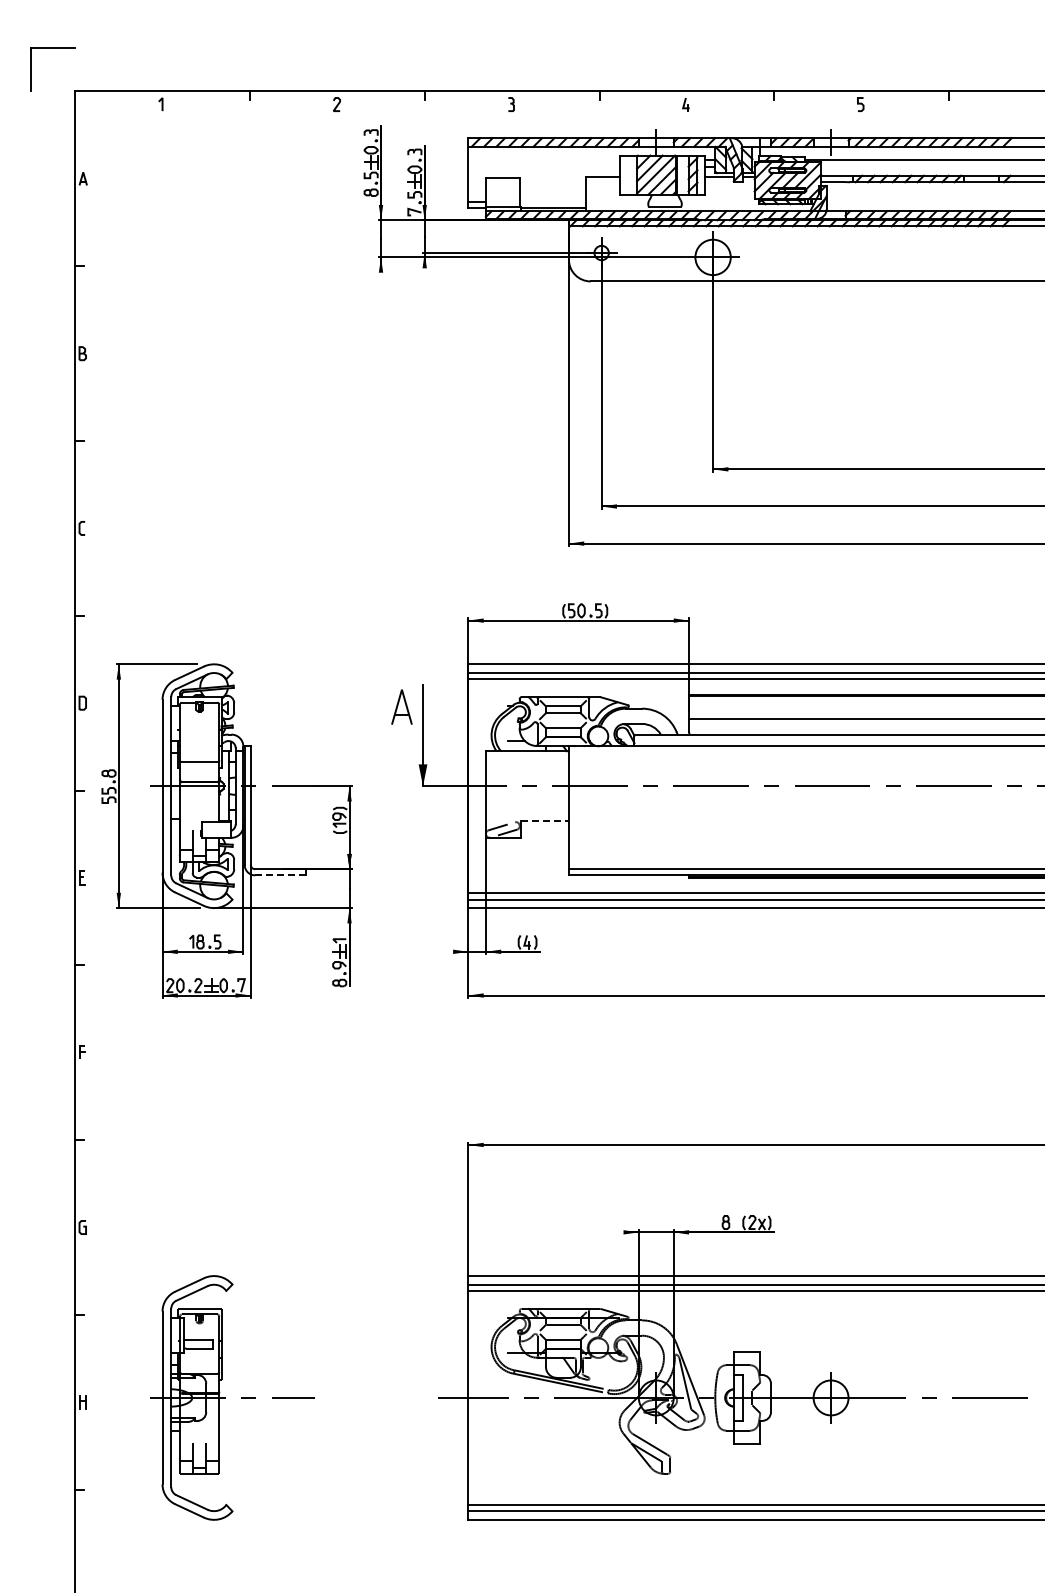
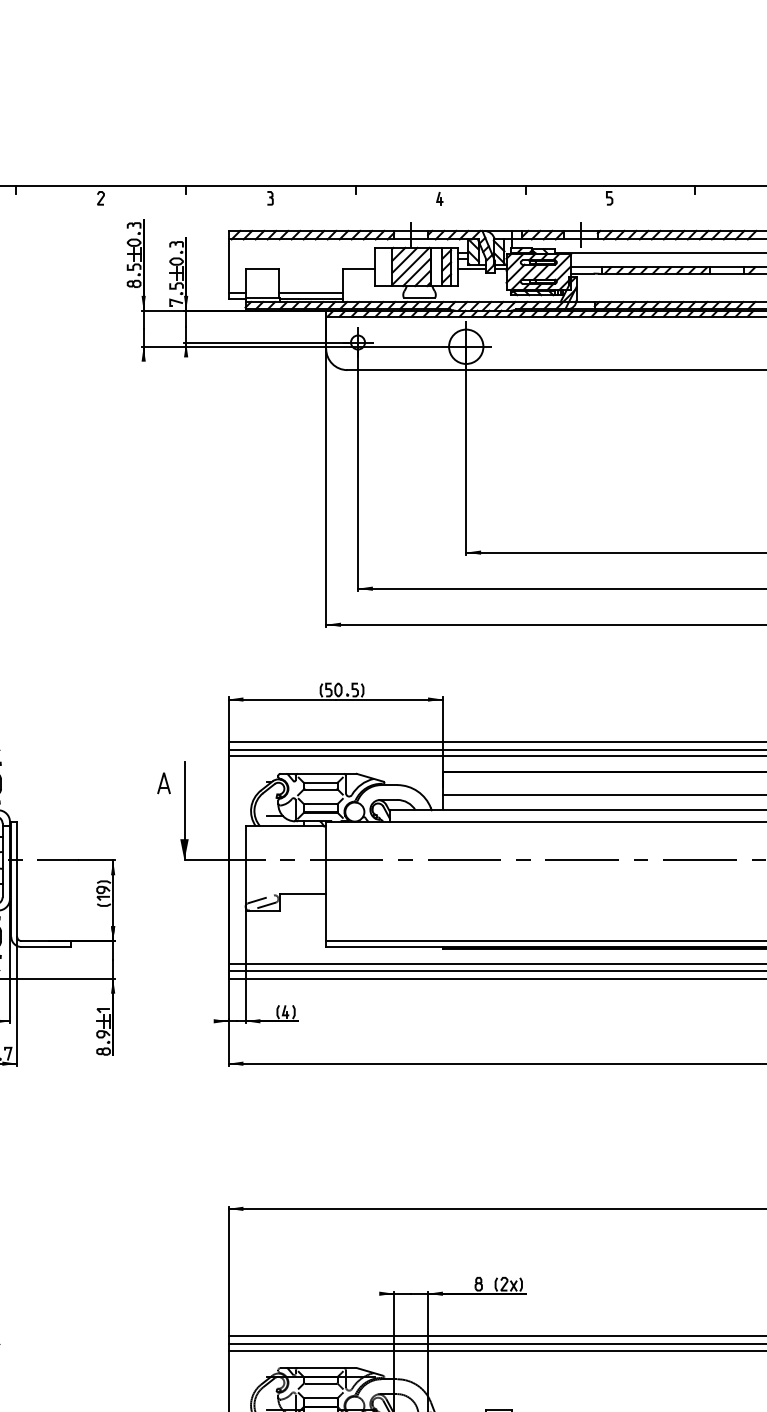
line: (552, 201) -> (310, 292), added
part: (401, 706) -> (163, 782), size x0.62
line: (545, 821) -> (303, 894), dashed -> solid
line: (280, 875) -> (46, 947), dashed -> solid

